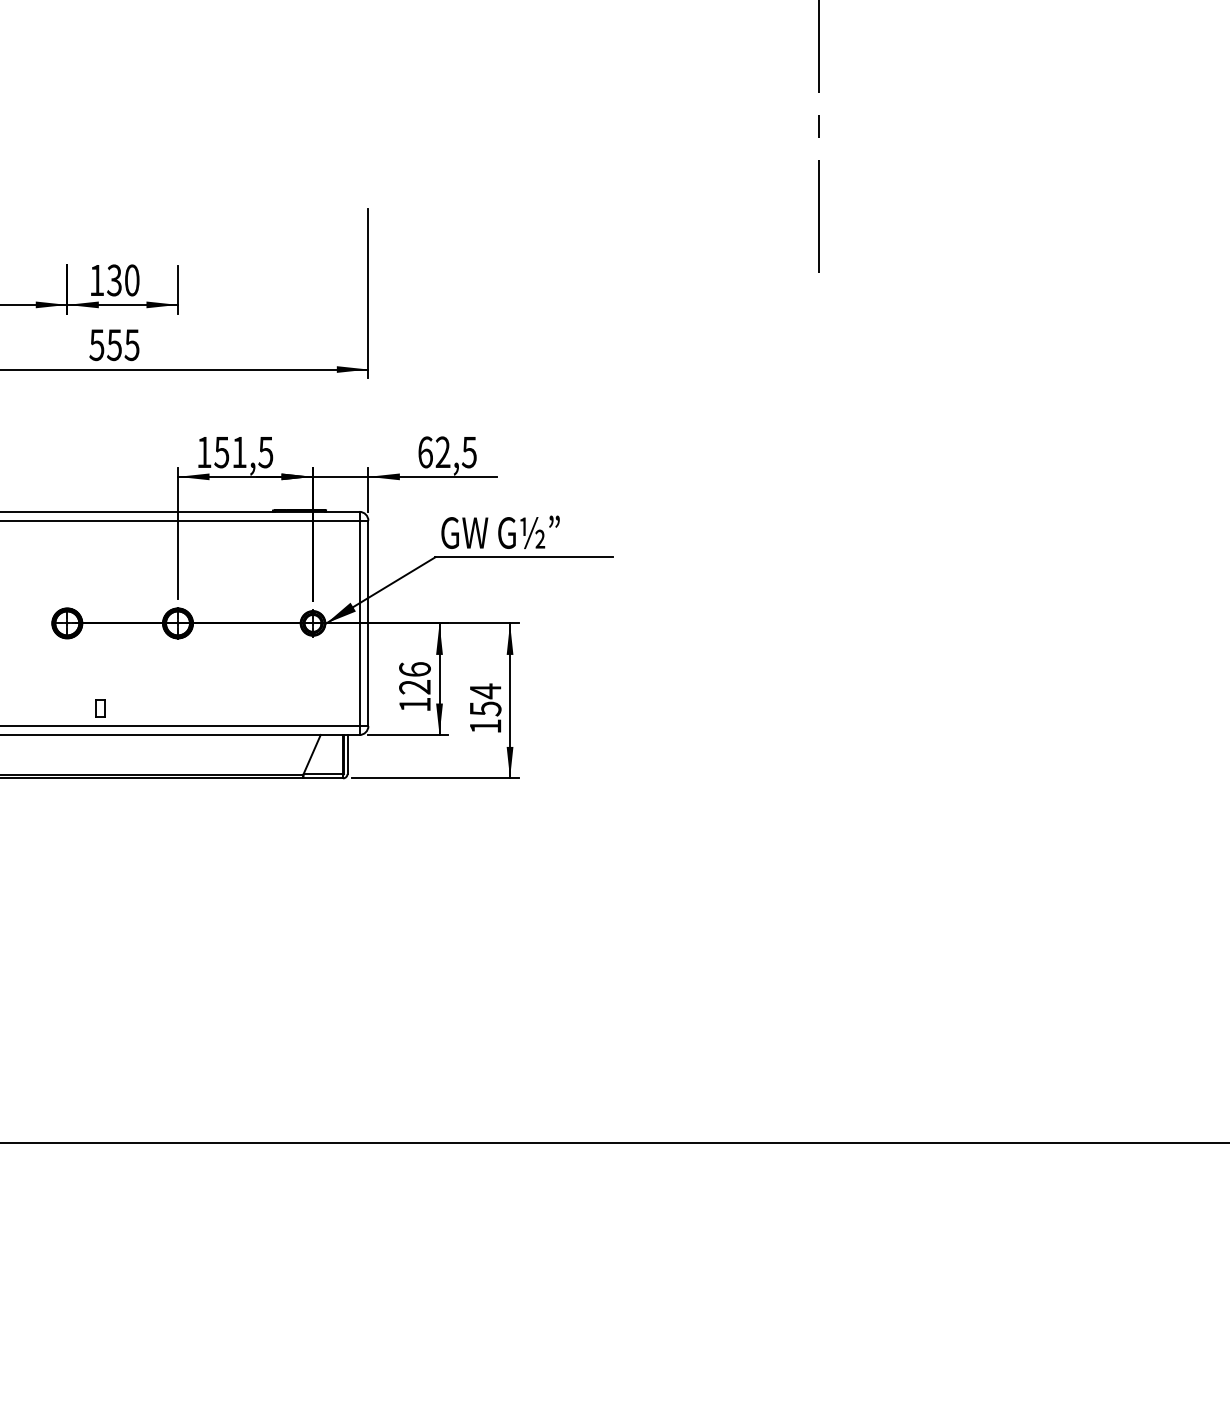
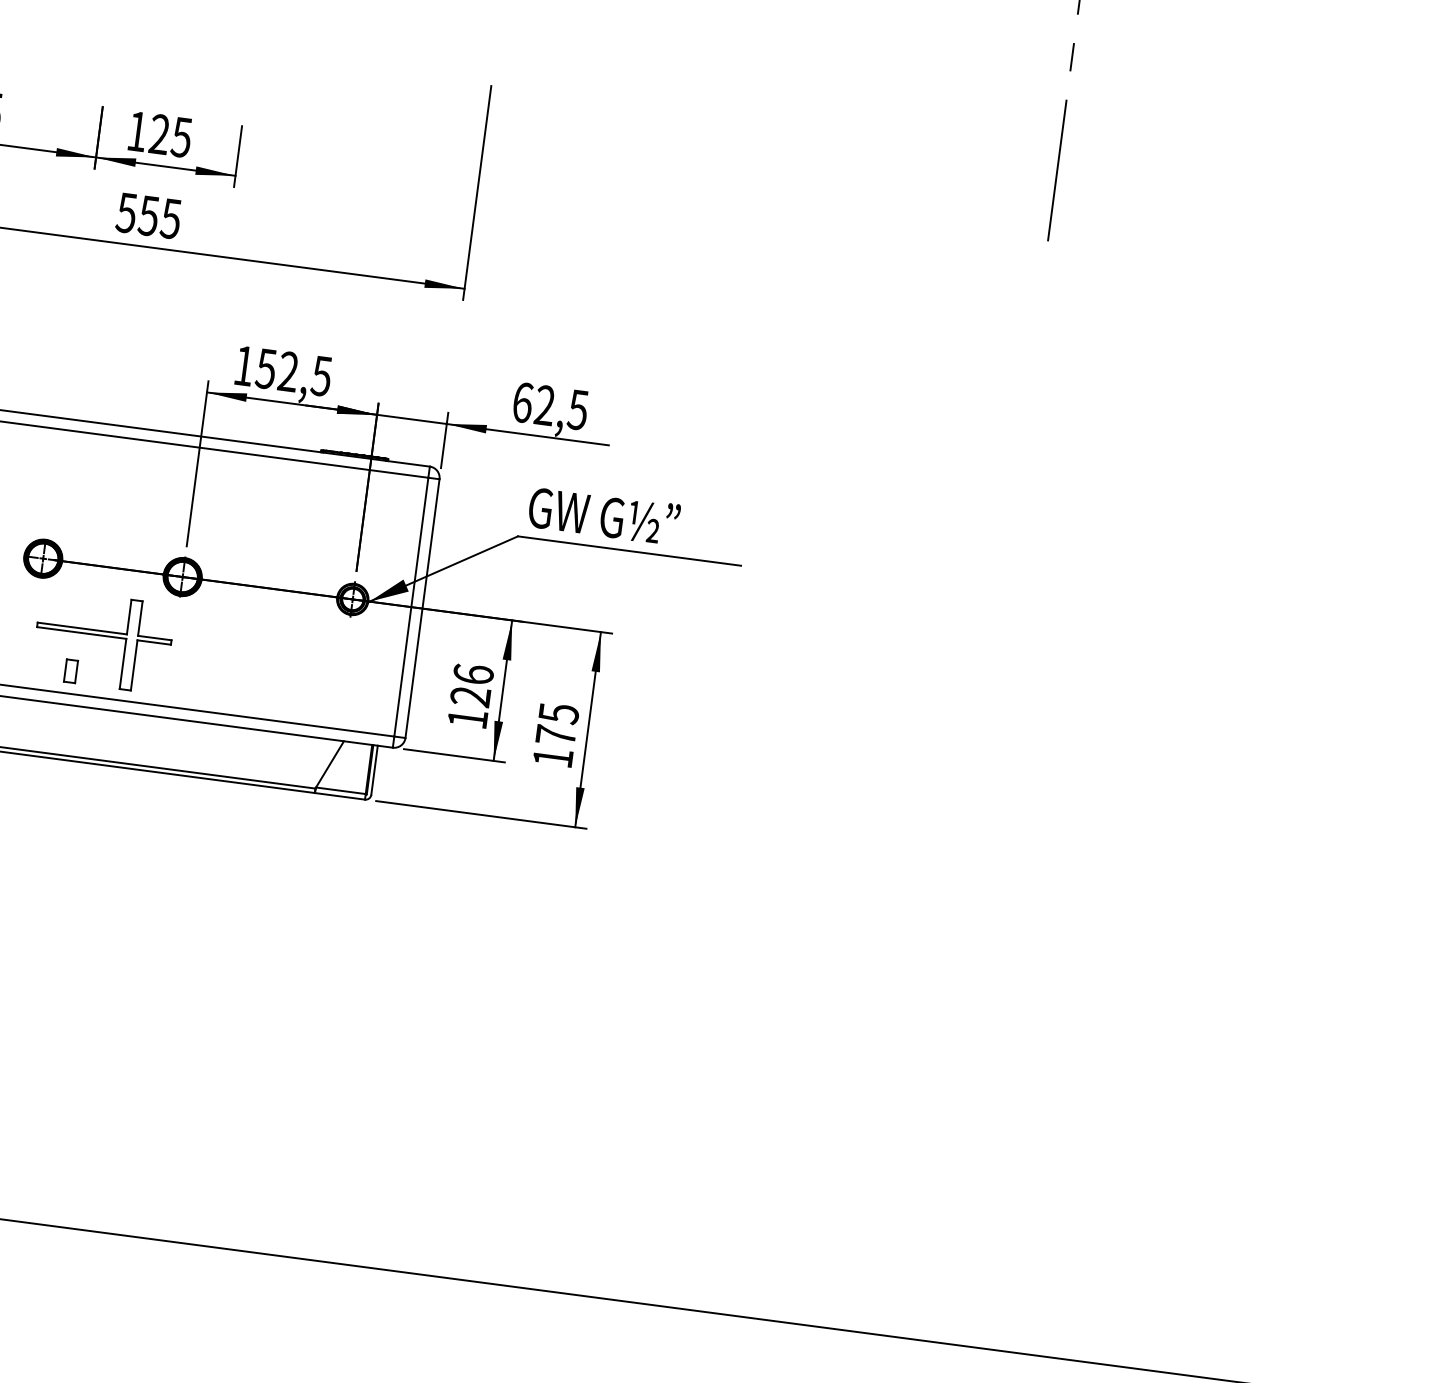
text: (123, 280) -> (170, 136), 130 -> 125
text: (239, 451) -> (288, 370), 151,5 -> 152,5
part: (122, 681) -> (103, 641), added
text: (485, 699) -> (557, 723), 154 -> 175

